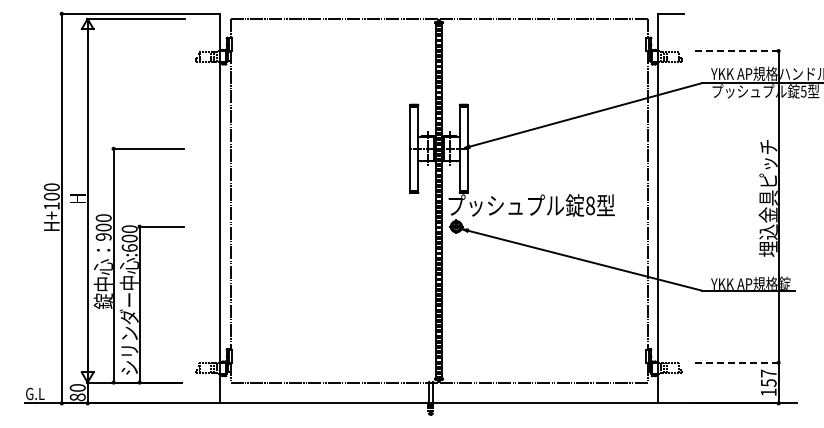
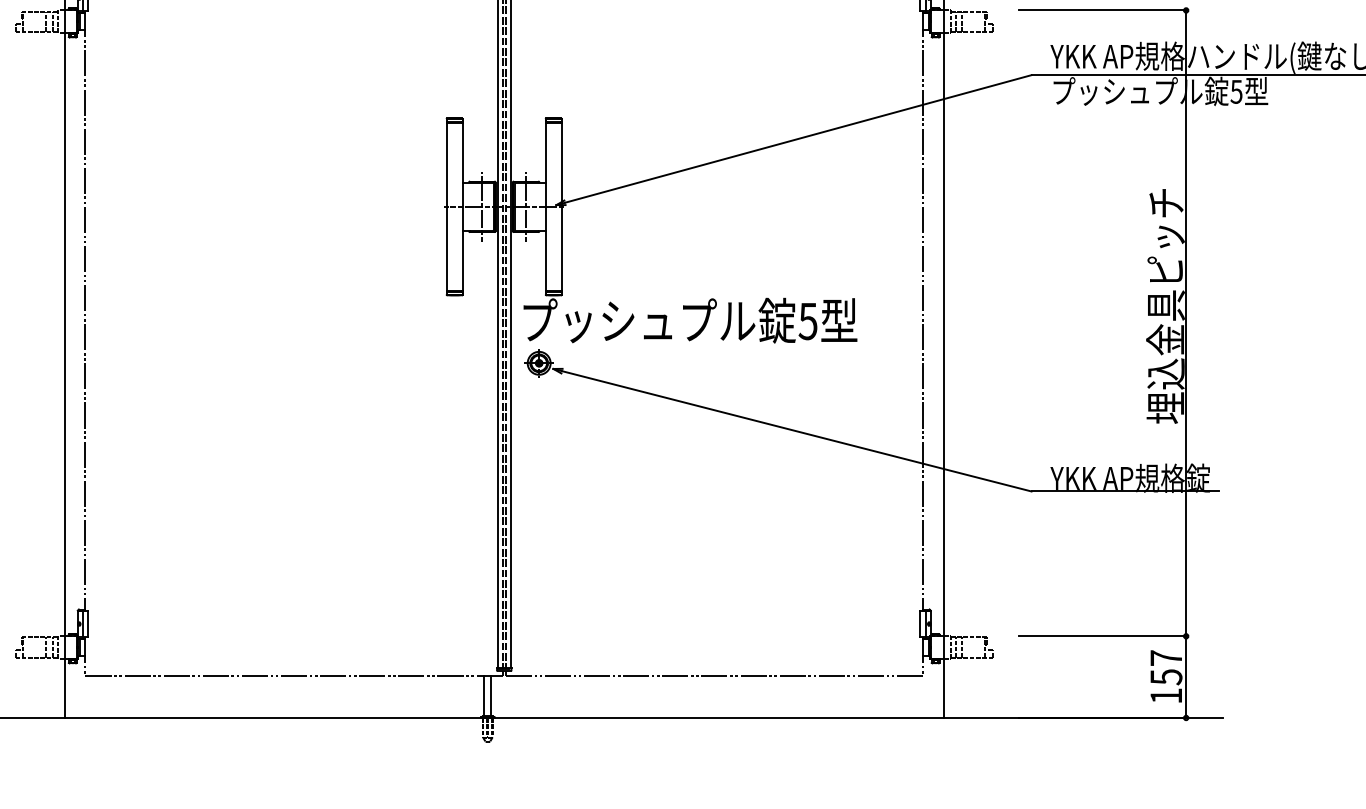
line: (737, 51) -> (1103, 11), dashed -> solid
text: (589, 205) -> (806, 320), 8 -> 5
line: (737, 362) -> (1103, 635), dashed -> solid

